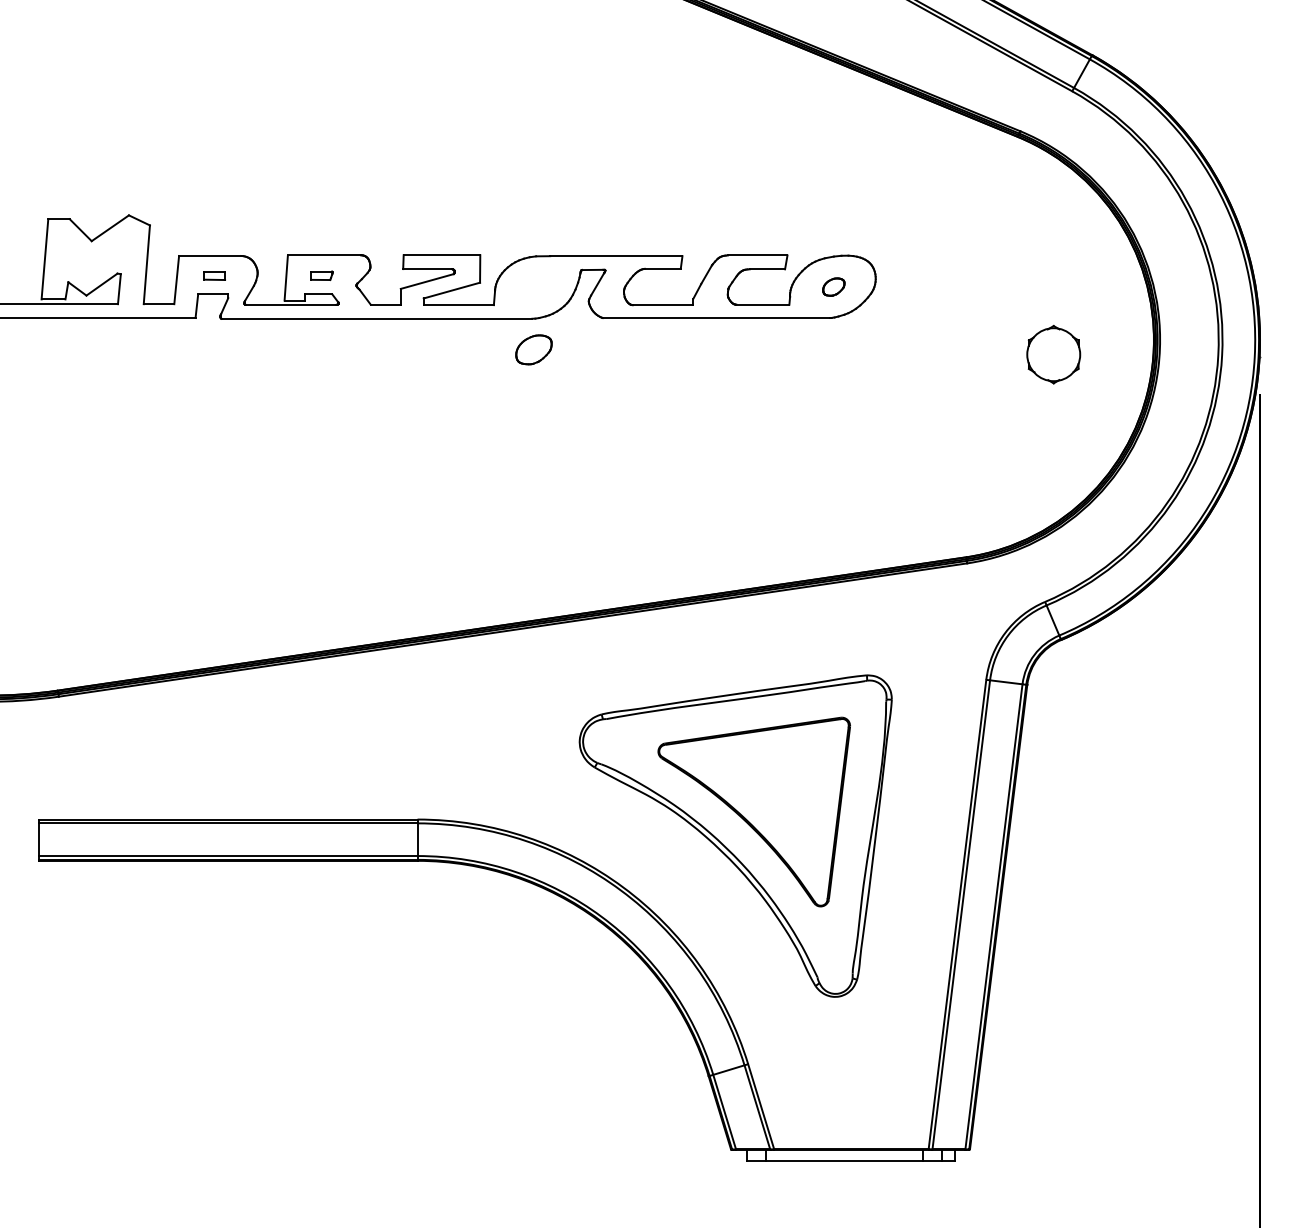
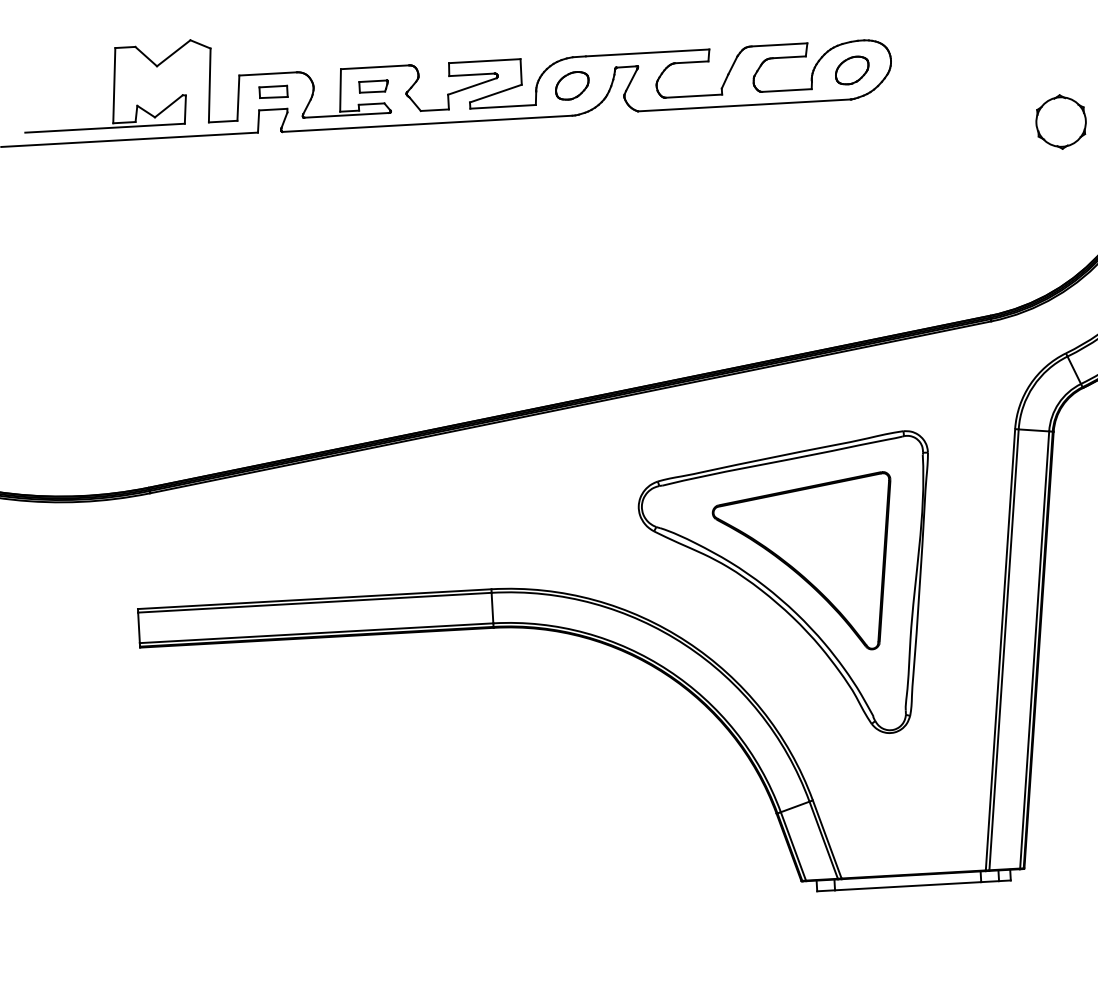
part: (214, 275) -> (273, 91), size x1.43
part: (321, 275) -> (373, 86), size x1.43
part: (833, 286) -> (851, 69), size x1.67
part: (533, 349) -> (571, 85), moved

